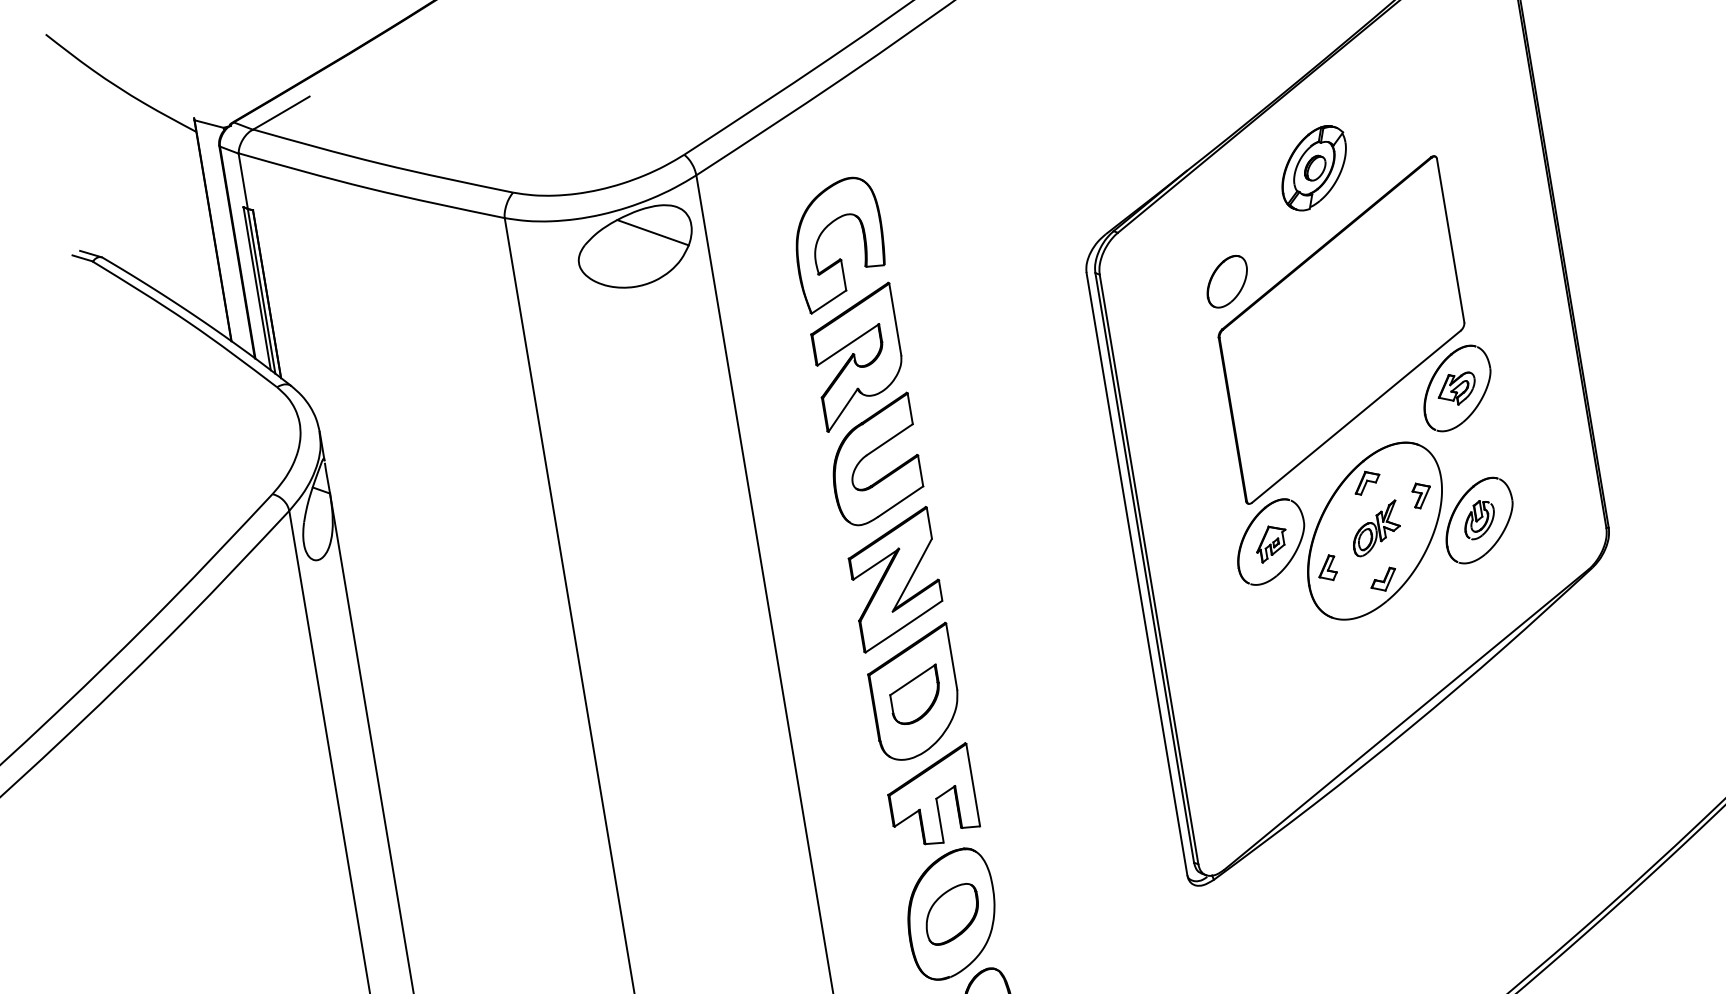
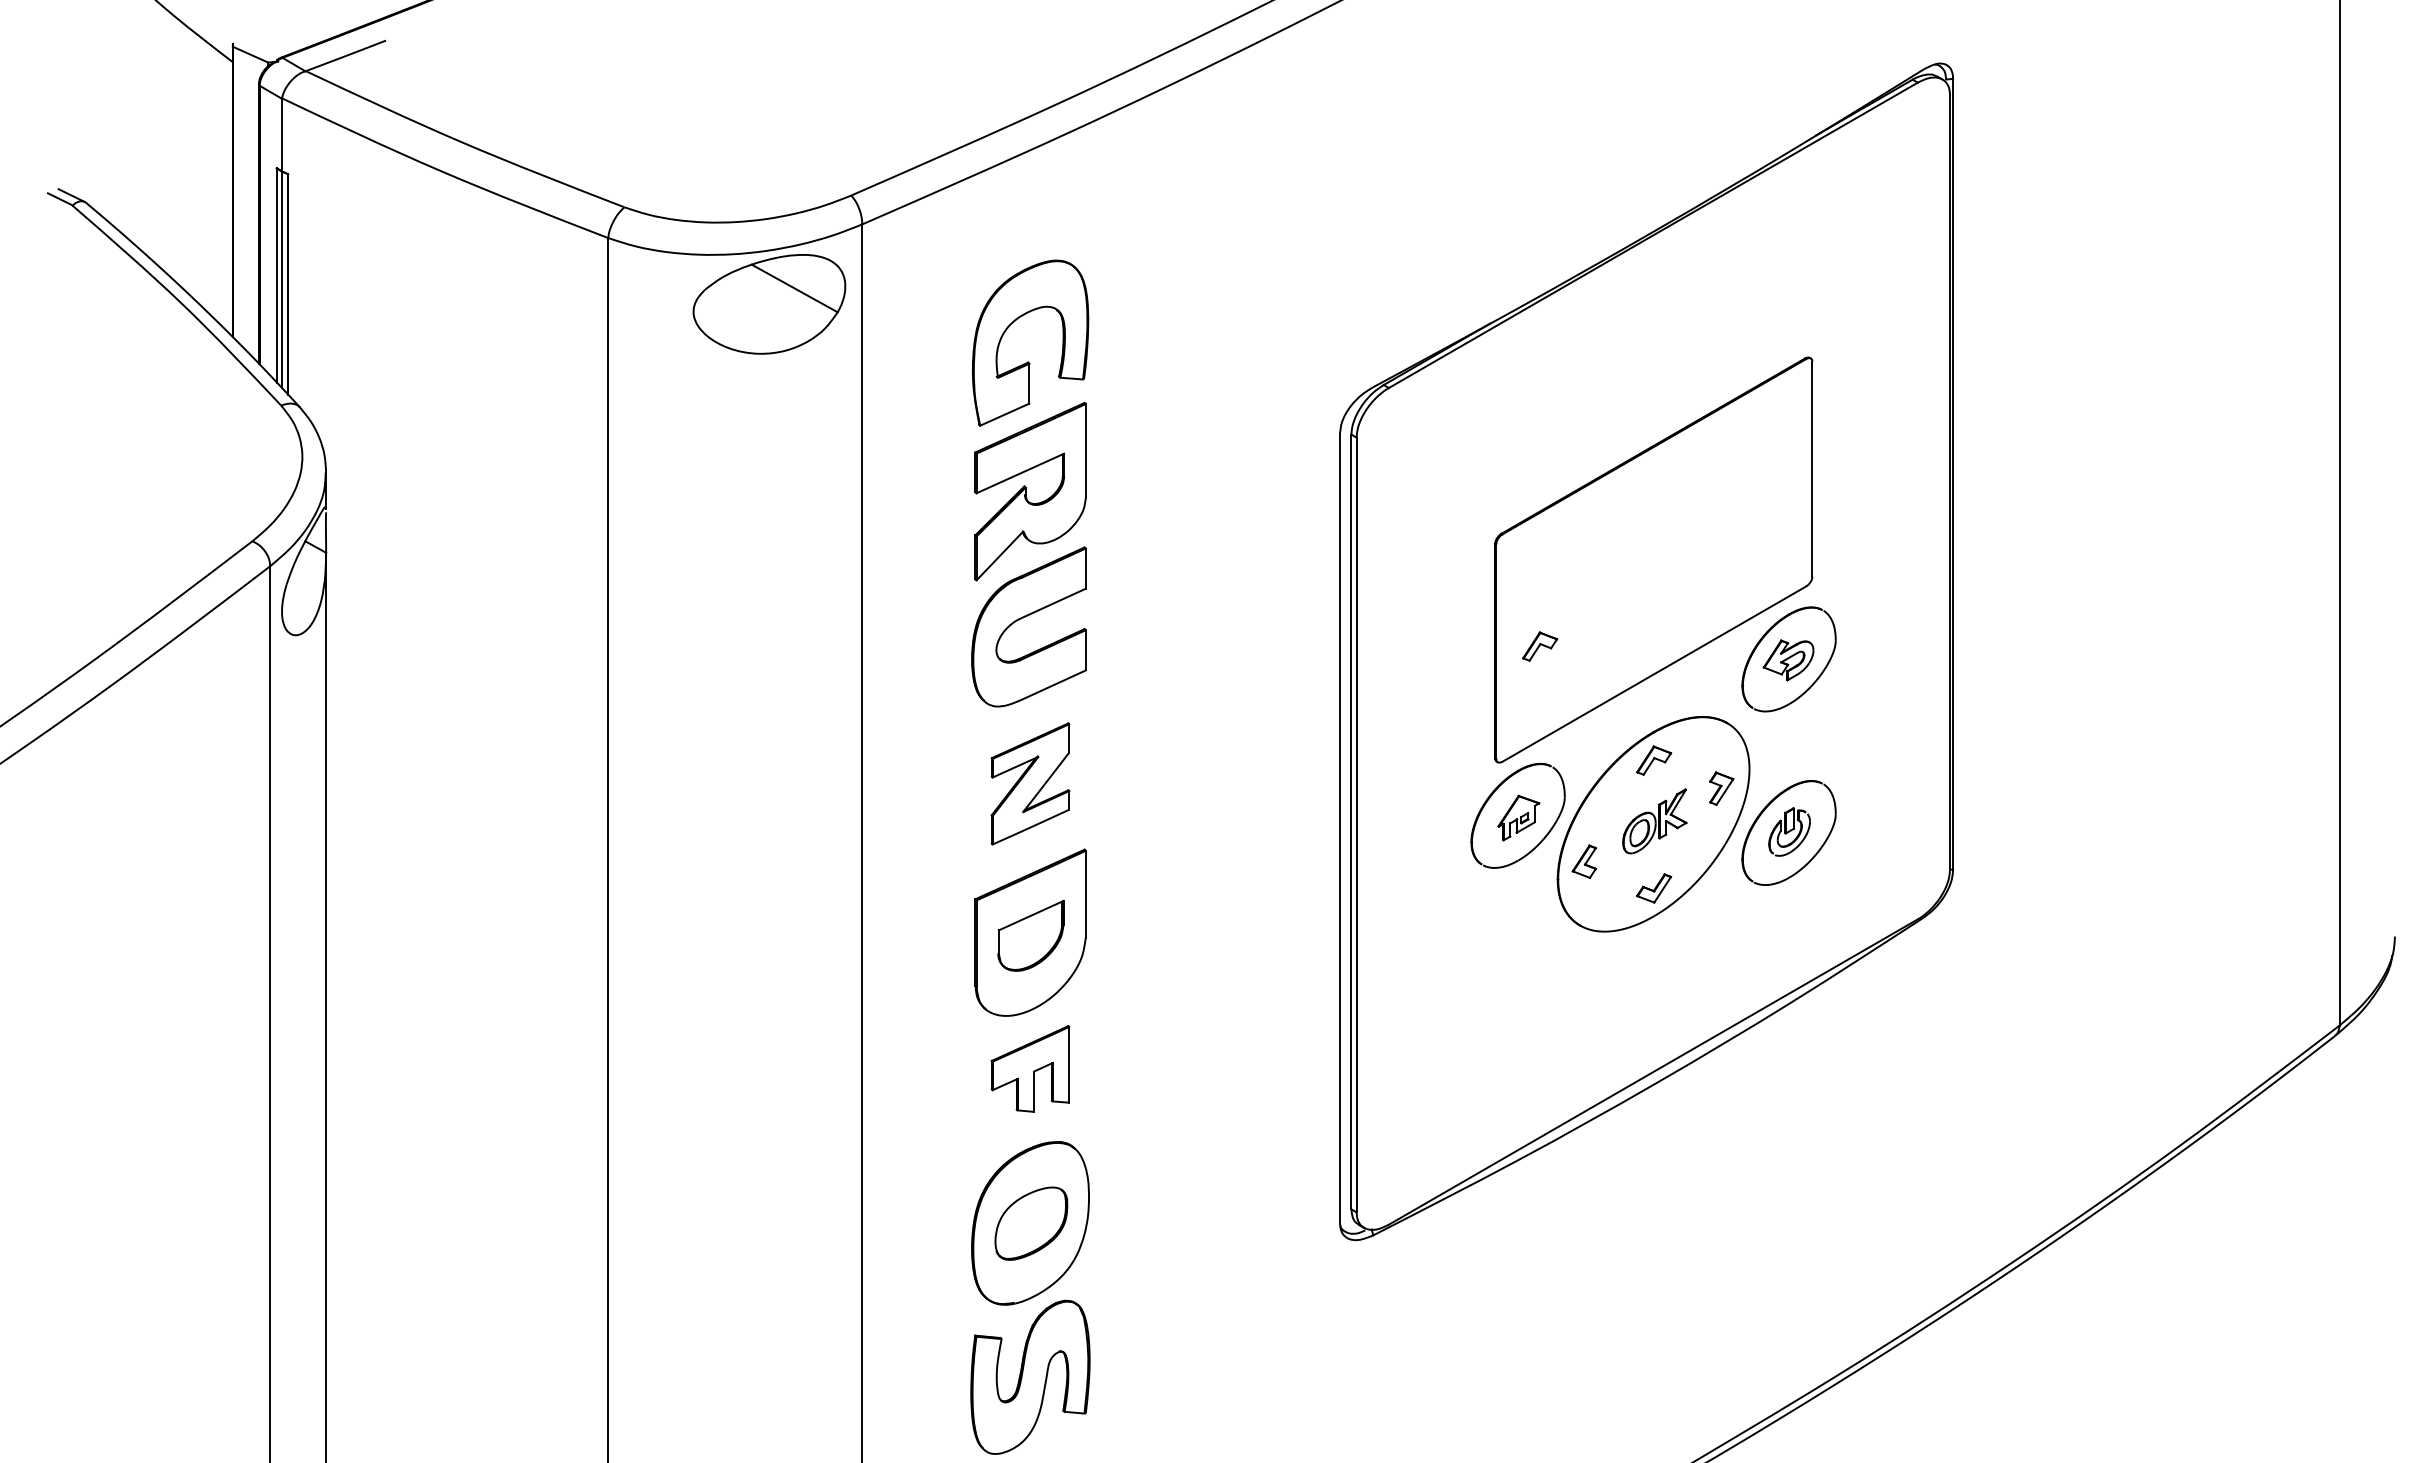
part: (1314, 168) -> (1653, 347), removed
part: (1227, 281) -> (1518, 473), removed
part: (1266, 410) -> (1540, 646), added
part: (895, 579) -> (1030, 783), size x0.7
part: (931, 796) -> (1030, 1068), size x0.7

